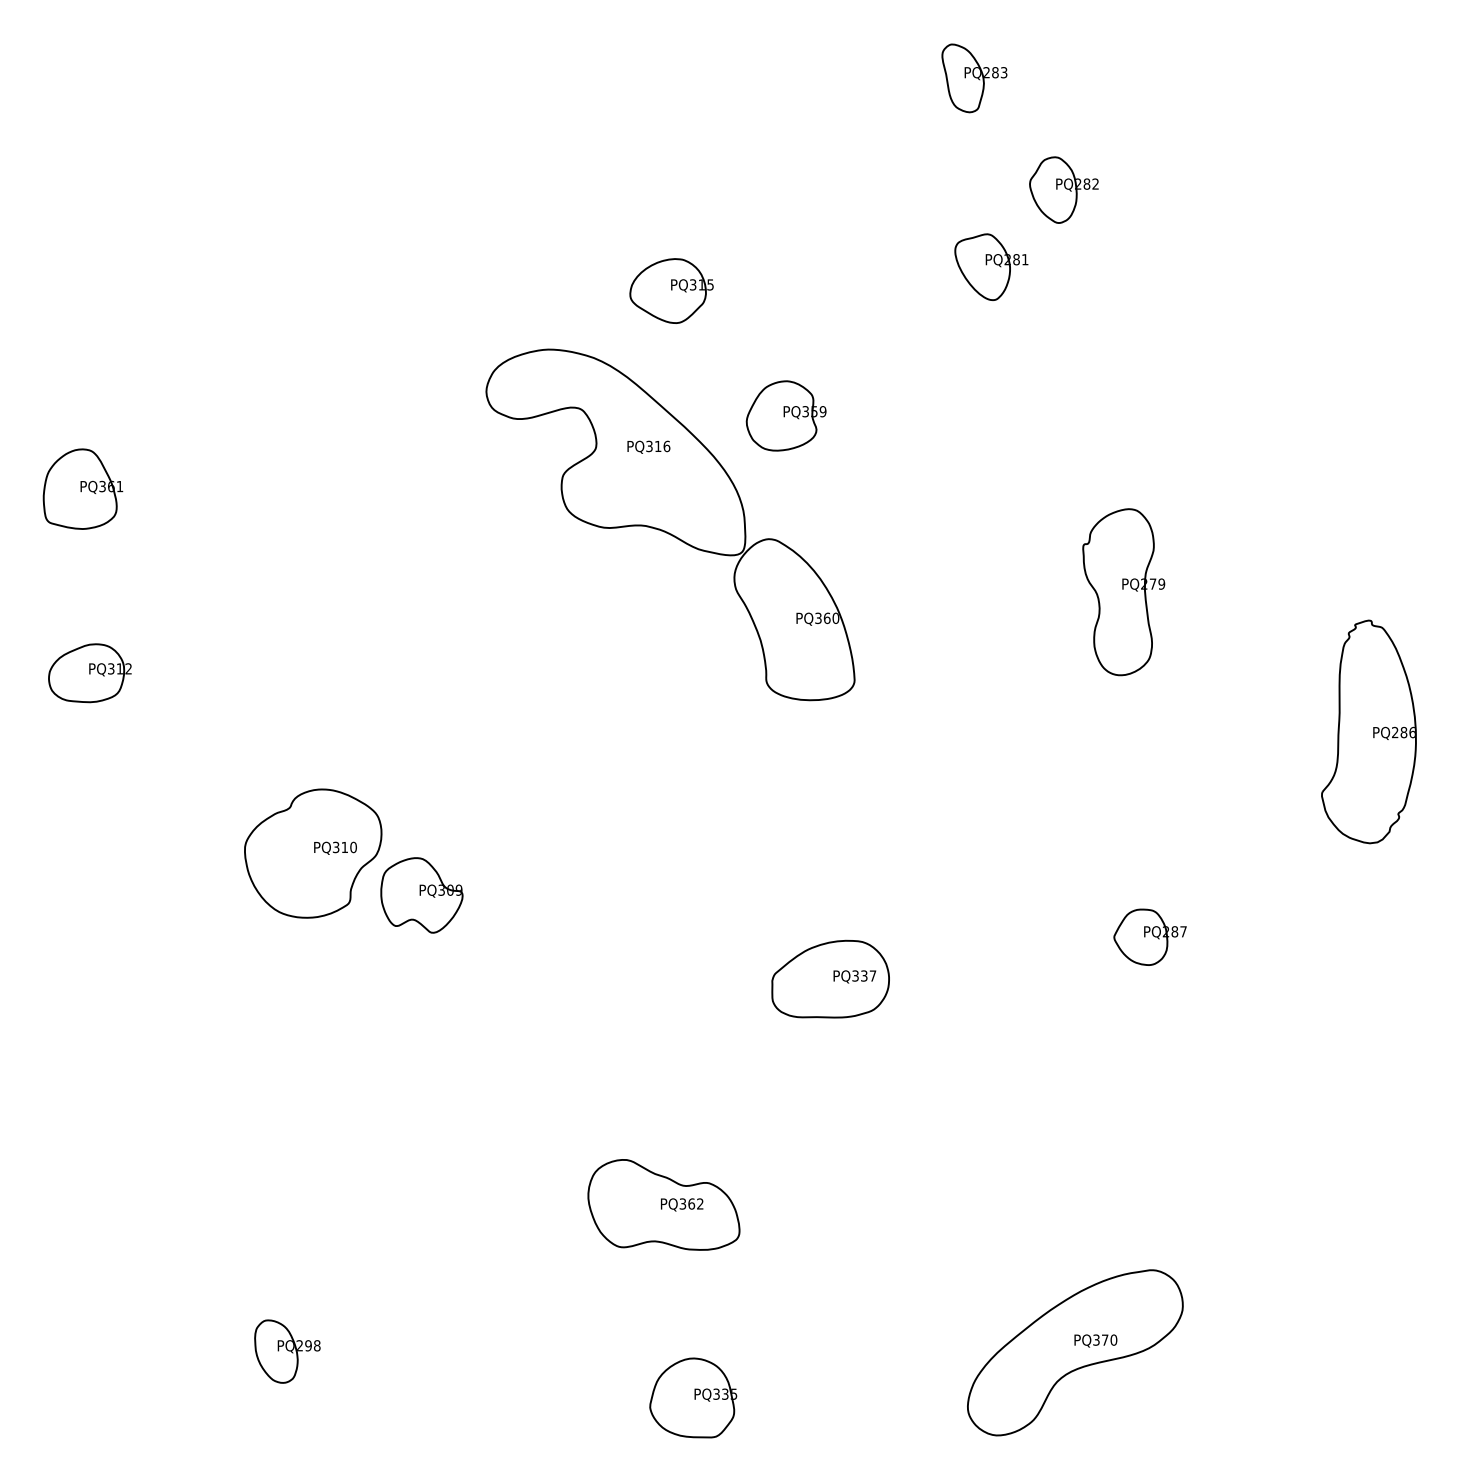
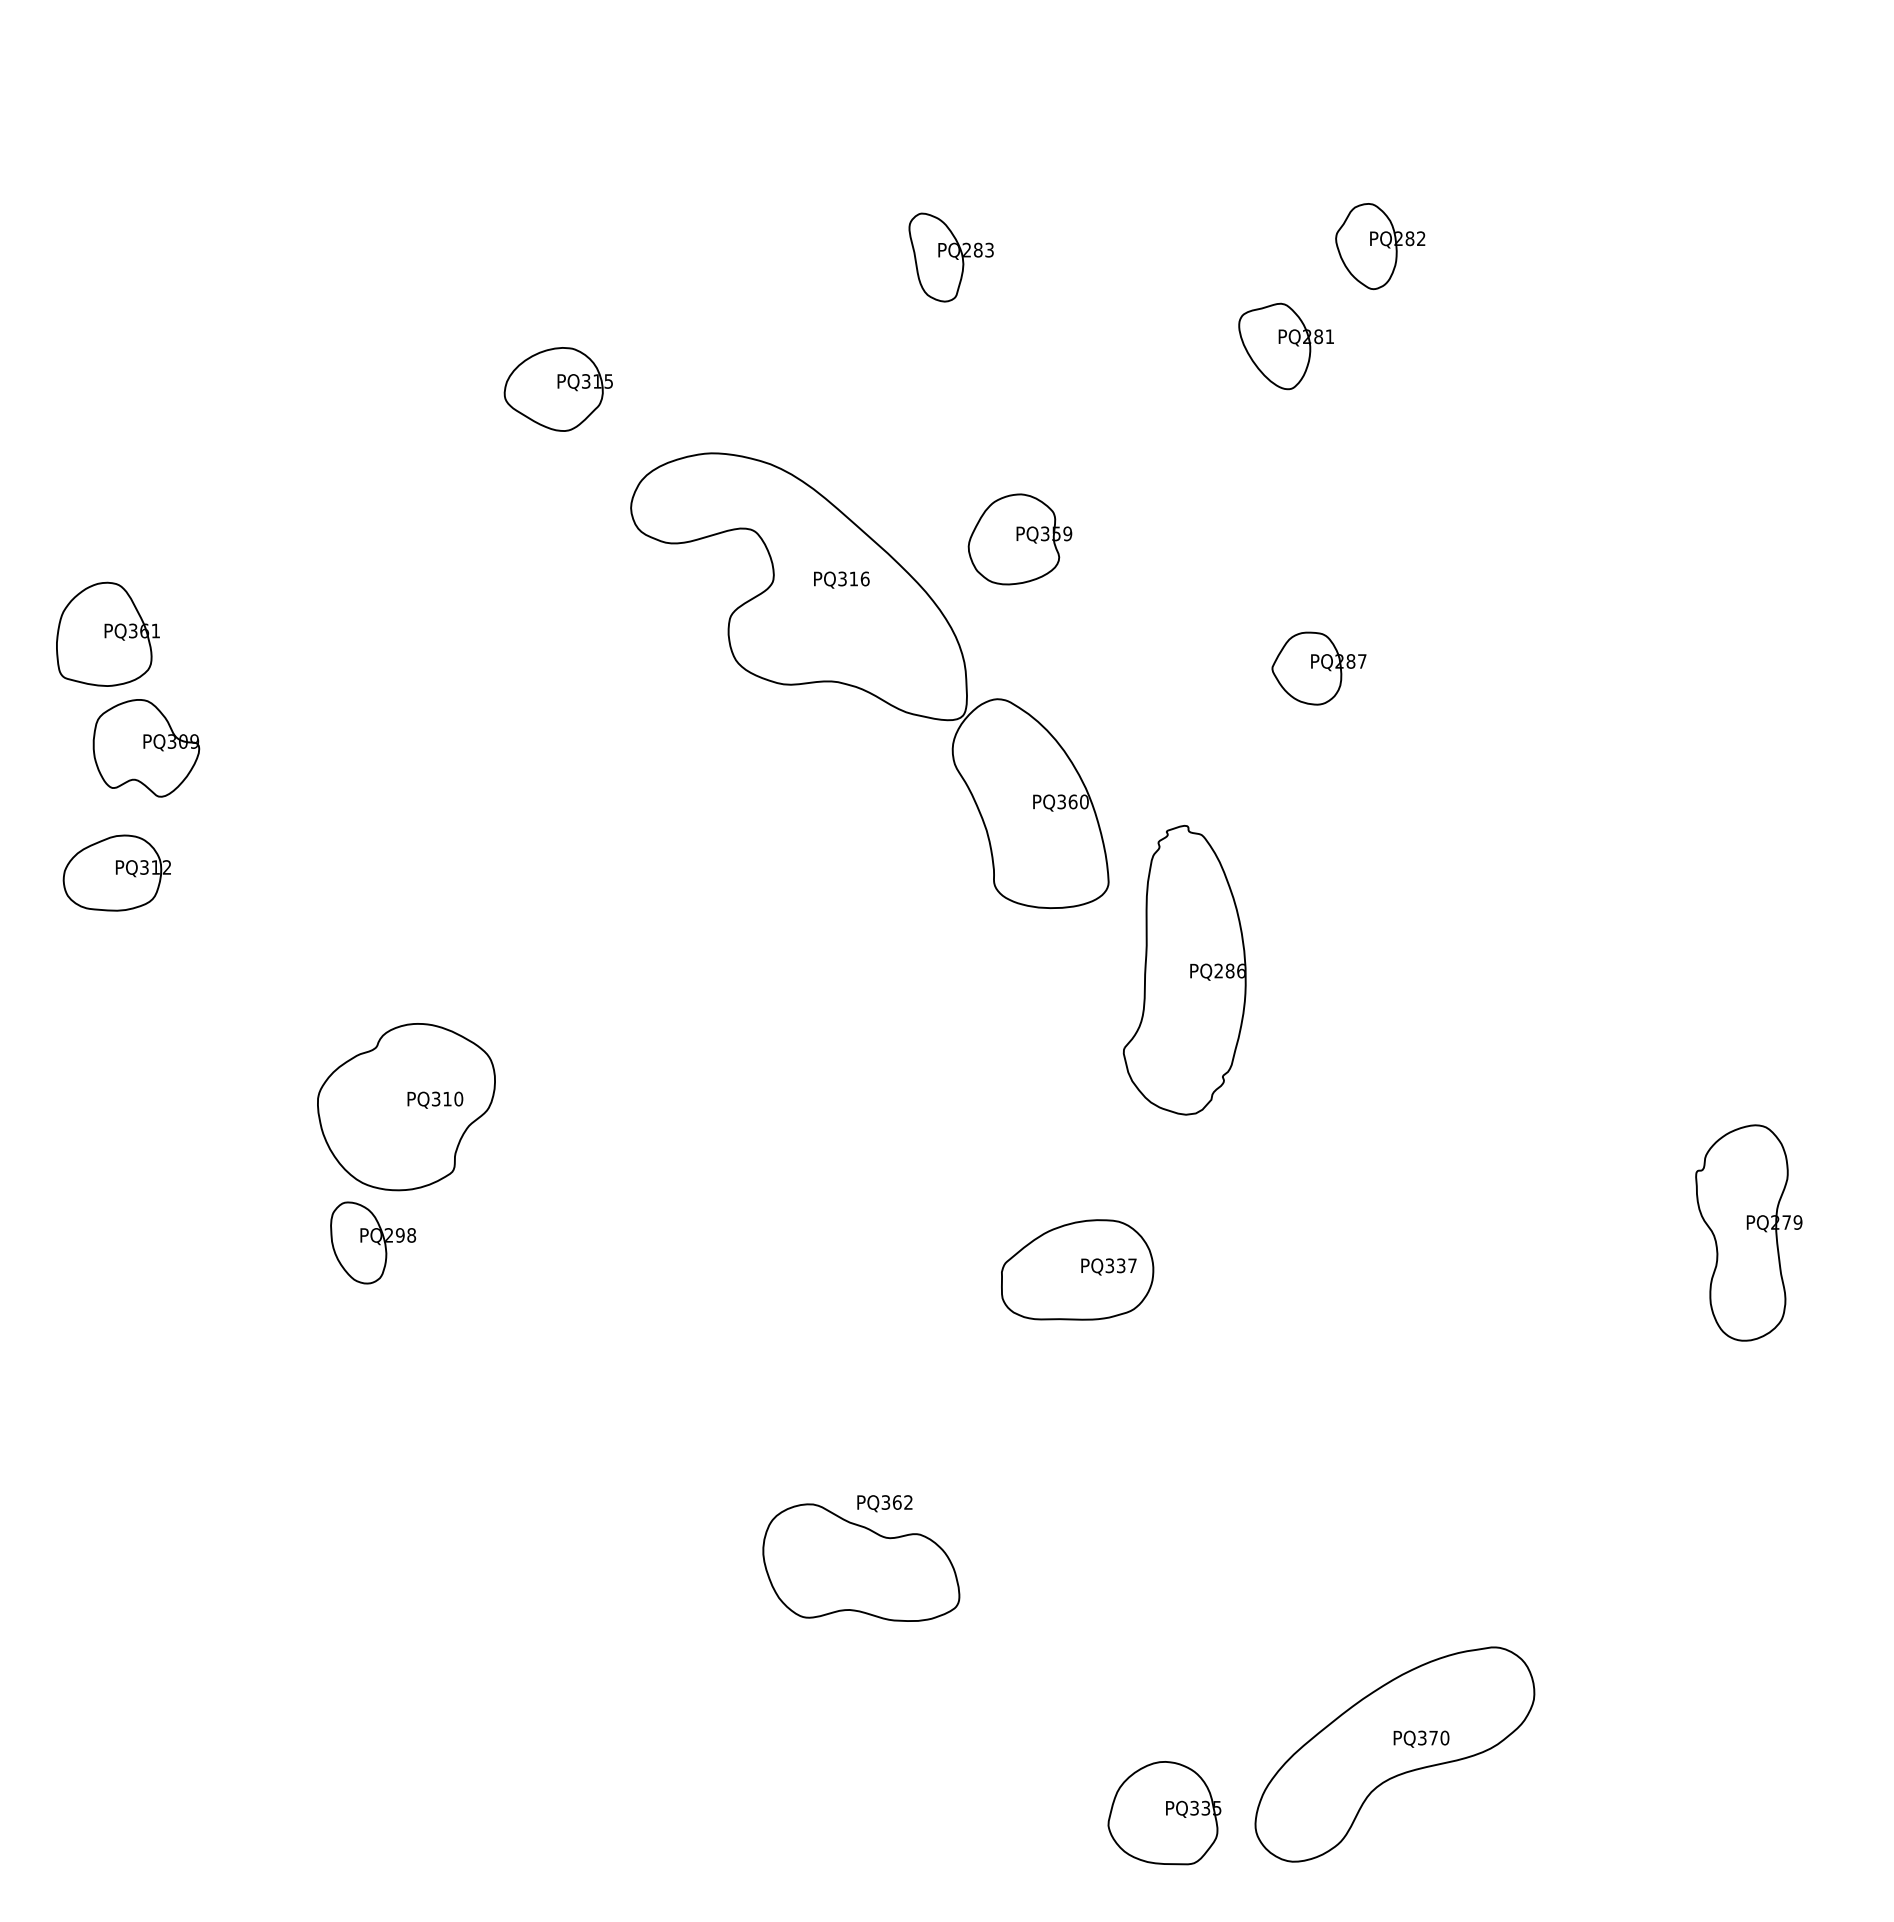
part: (974, 78) -> (950, 257), moved
part: (671, 291) -> (557, 389), moved
part: (1123, 591) -> (1748, 1232), moved
part: (1368, 732) -> (1184, 970), moved
part: (421, 895) -> (146, 748), moved
part: (1149, 937) -> (1318, 668), moved
text: (681, 1204) -> (884, 1503), moved
part: (287, 1351) -> (373, 1242), moved
part: (693, 1398) -> (1164, 1813), moved

